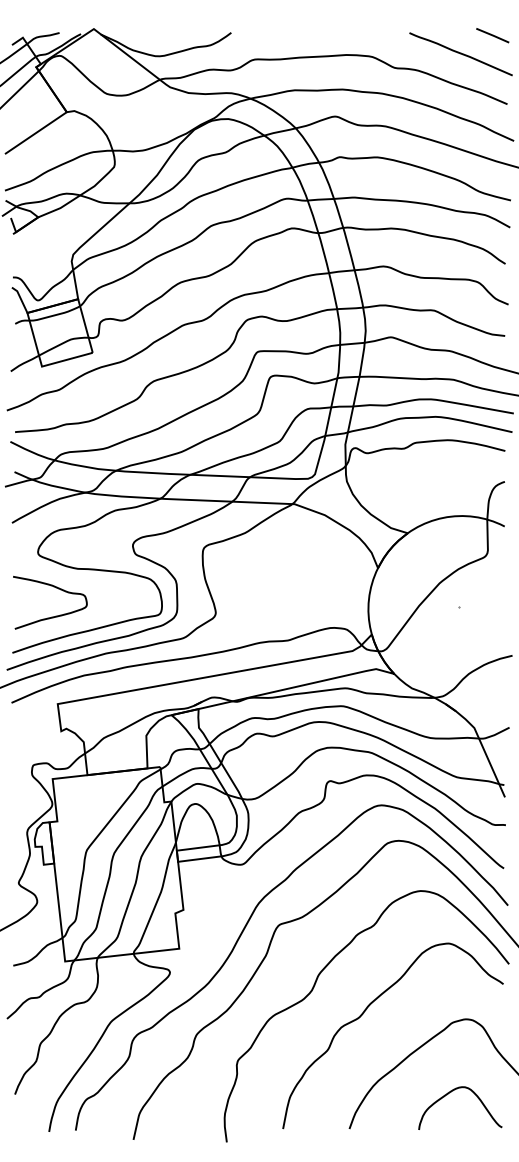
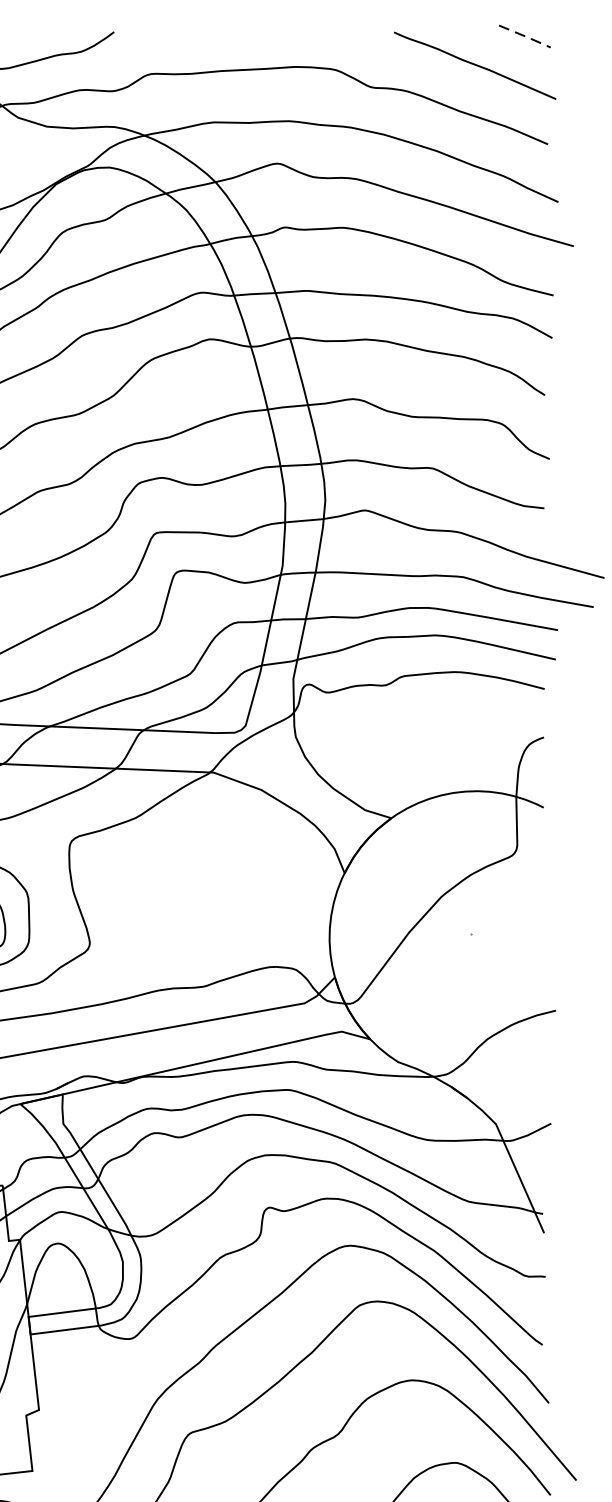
line: (493, 35) -> (526, 36), solid -> dashed

